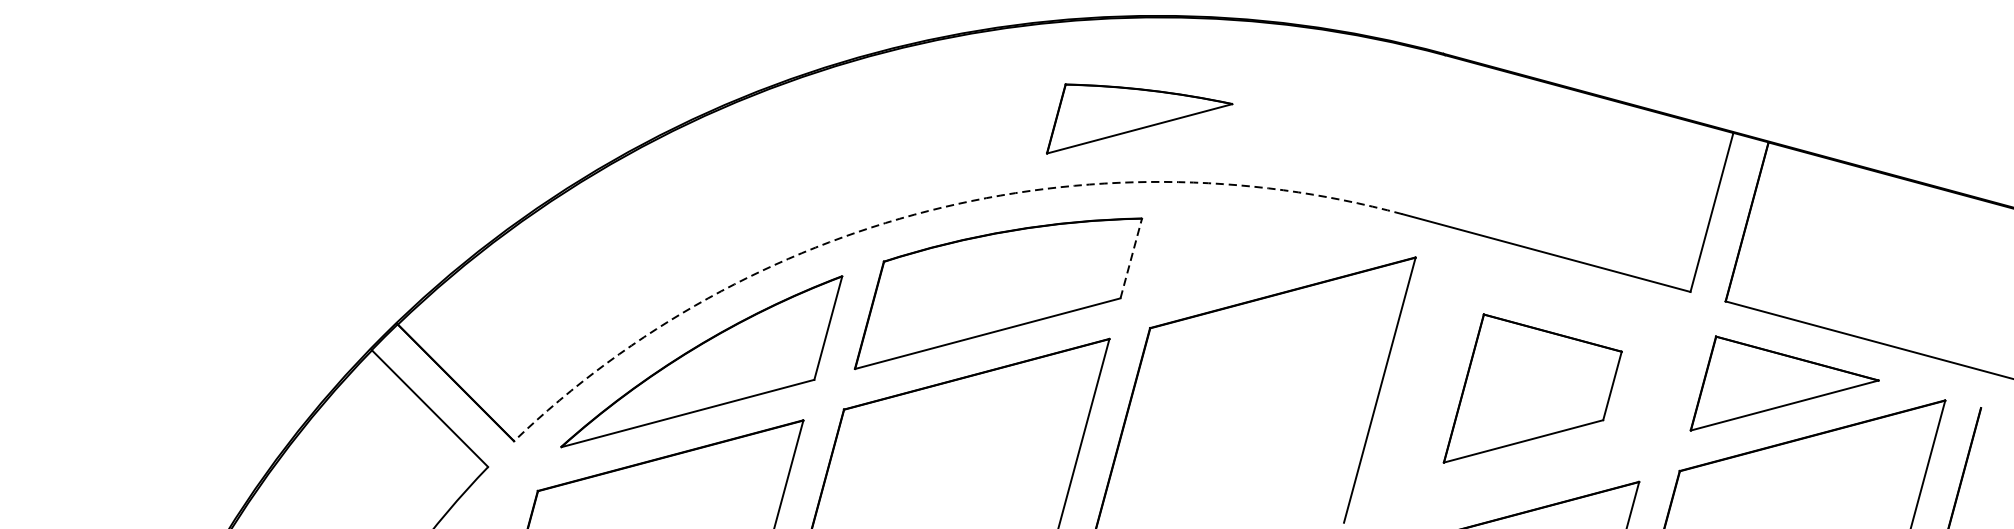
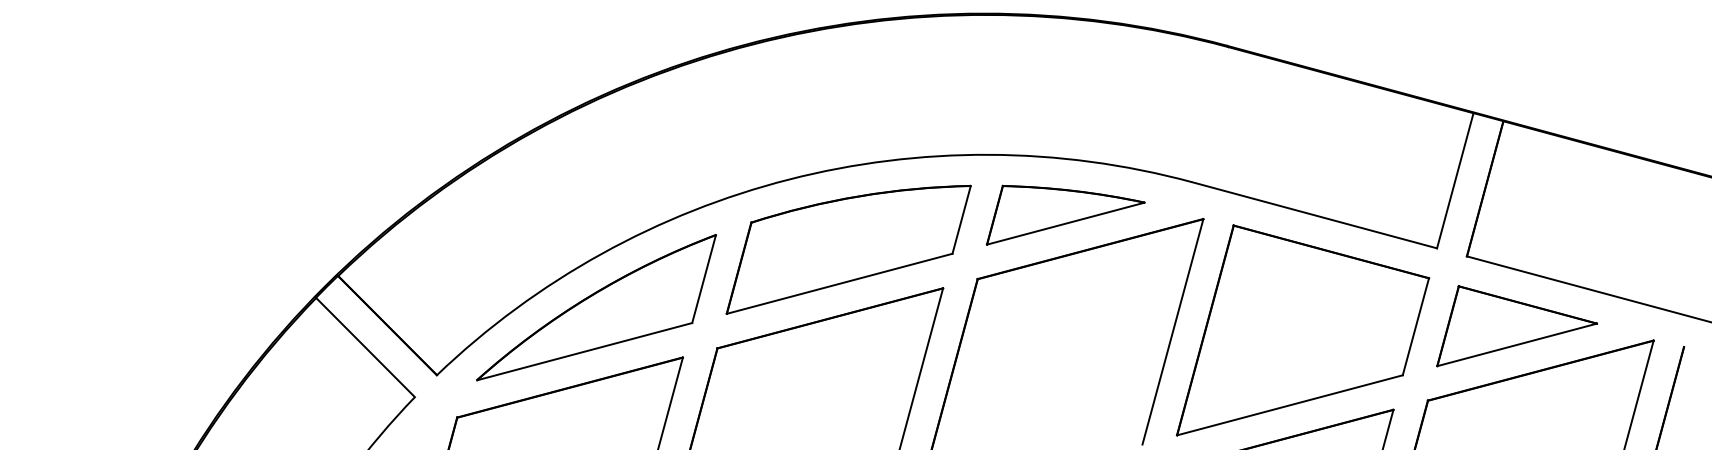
part: (1139, 118) -> (1065, 214), moved
arc: (928, 210) -> (789, 179), dashed -> solid
line: (1131, 258) -> (961, 219), dashed -> solid
part: (1532, 388) -> (1302, 330), size x1.67

